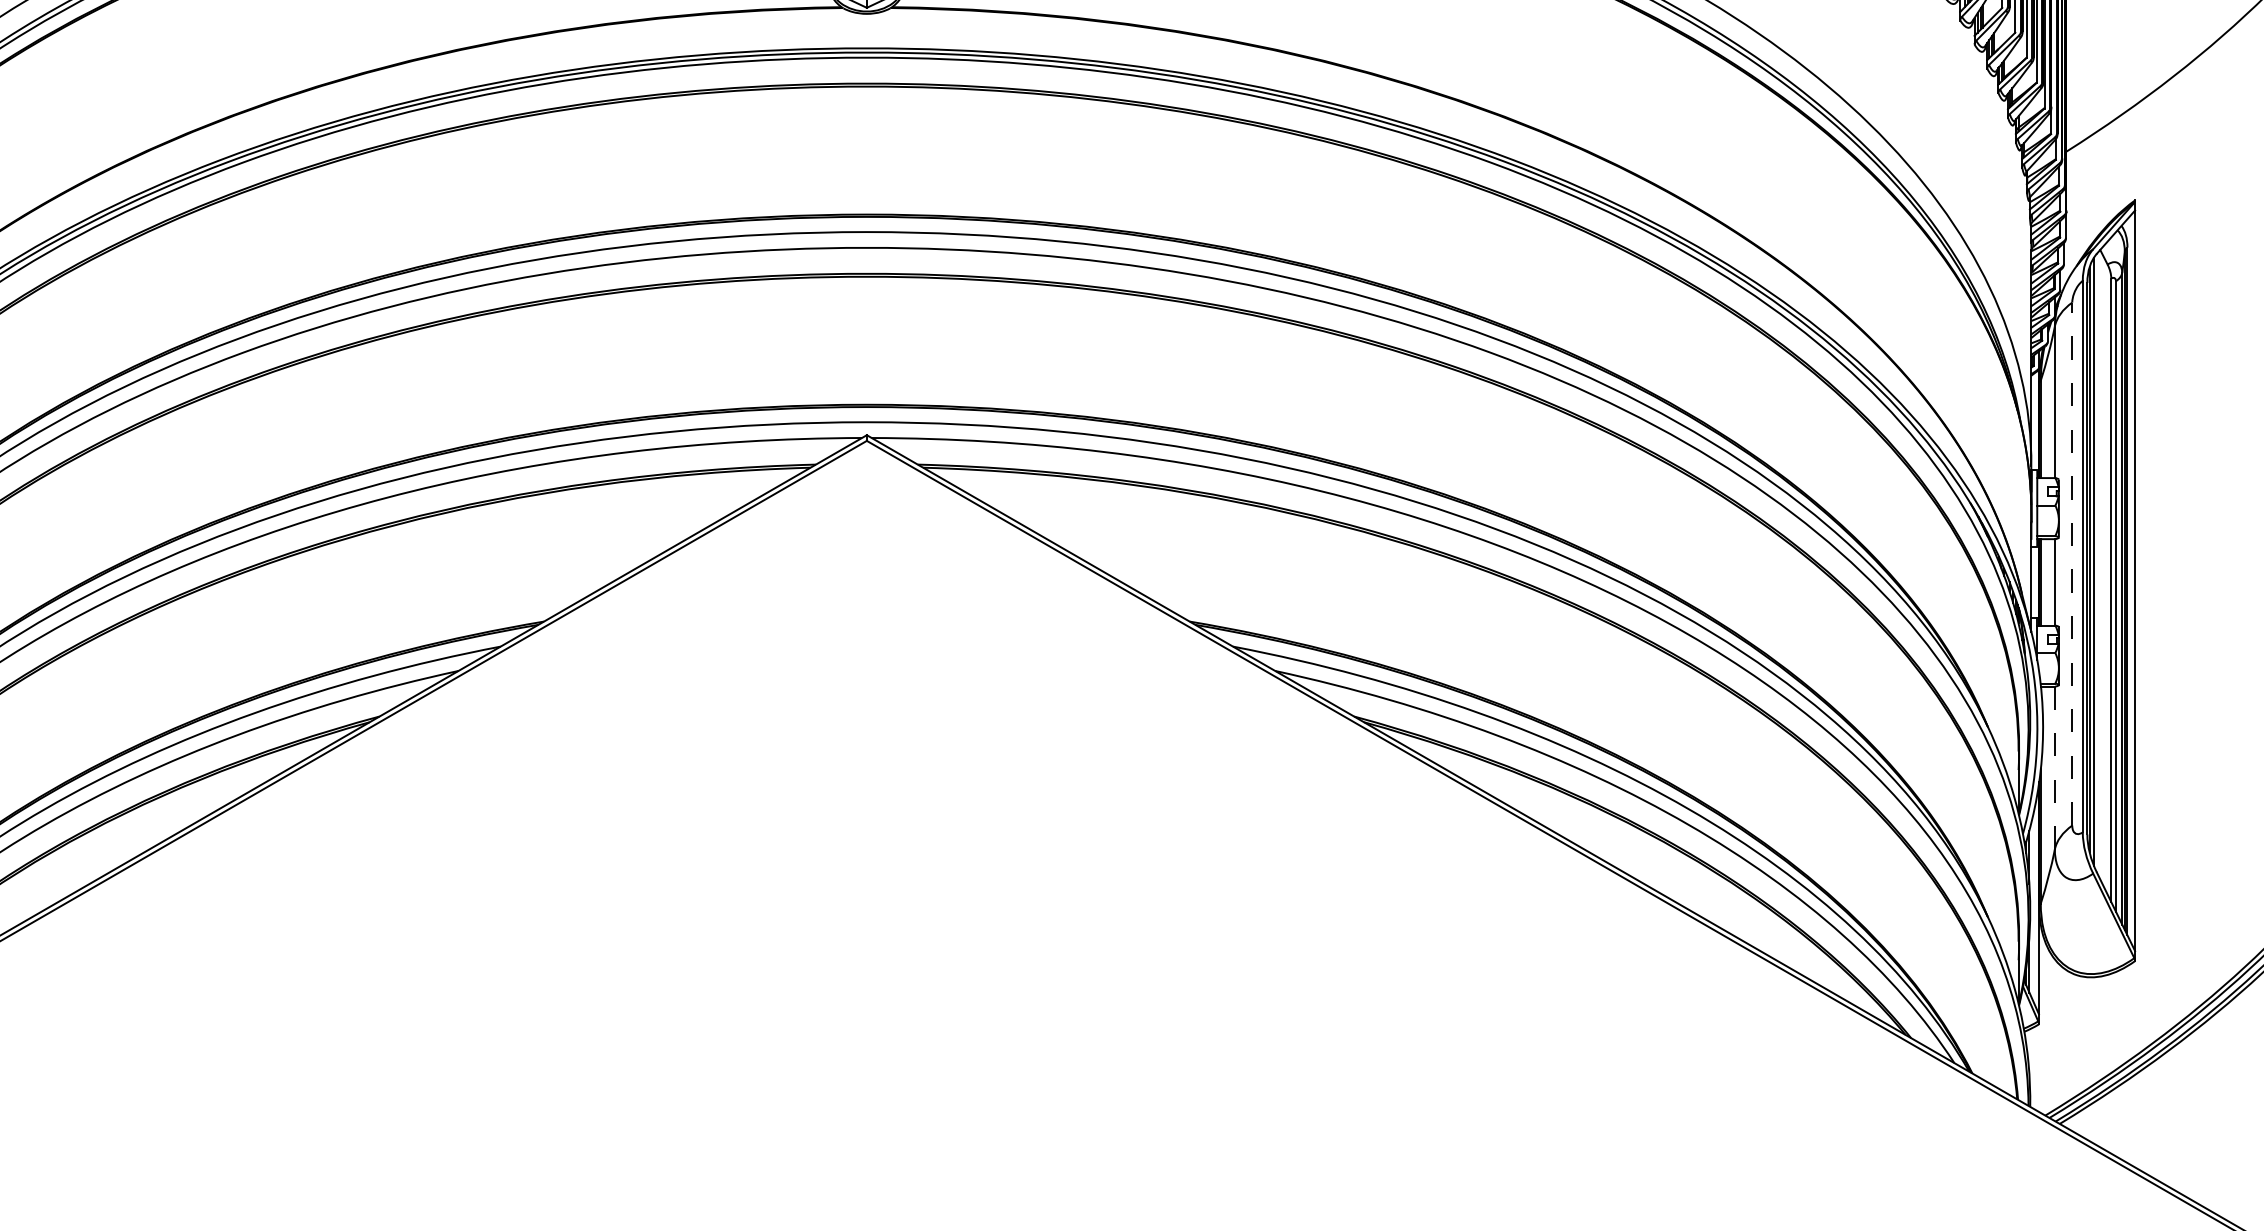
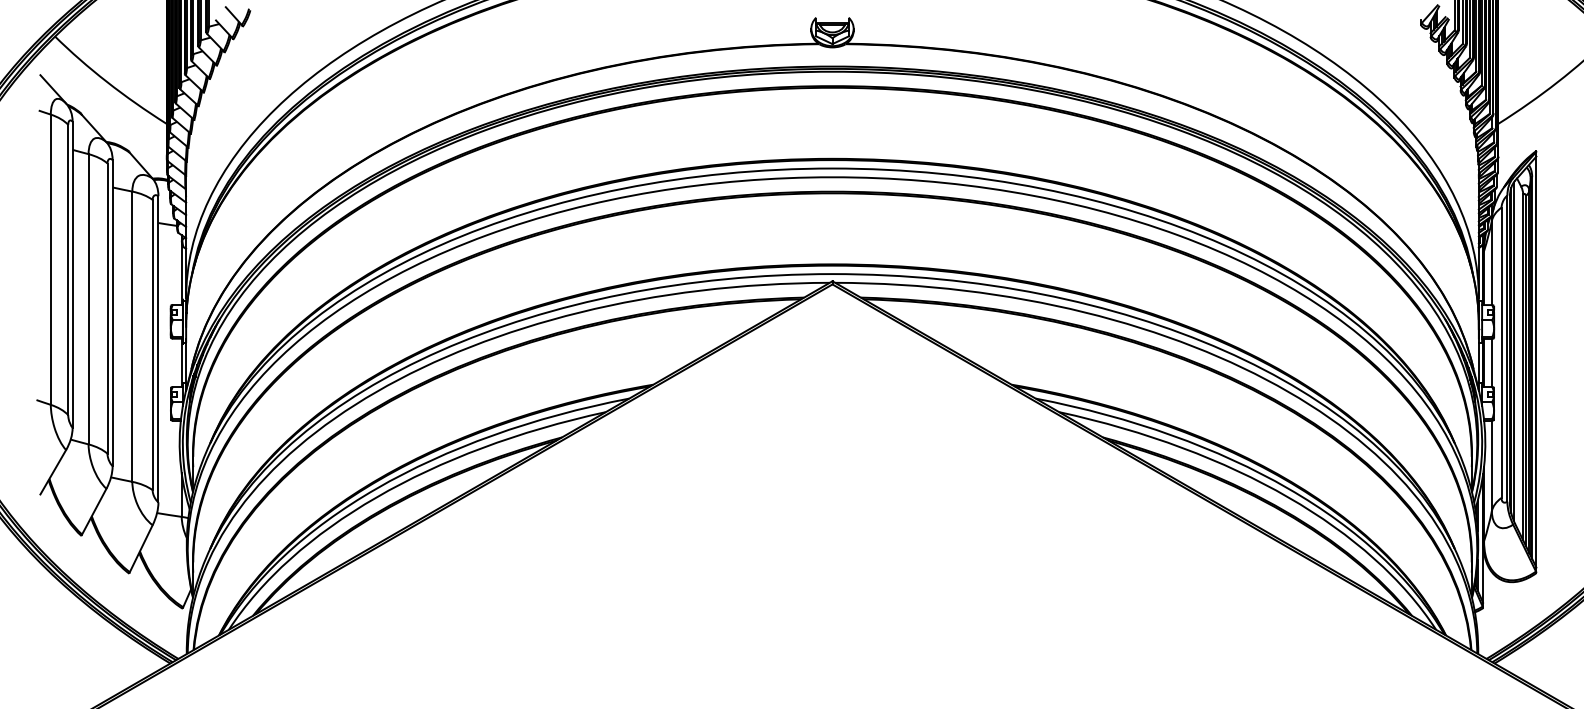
line: (2072, 563) -> (1501, 352), dashed -> solid
line: (2054, 767) -> (1491, 465), dashed -> solid

